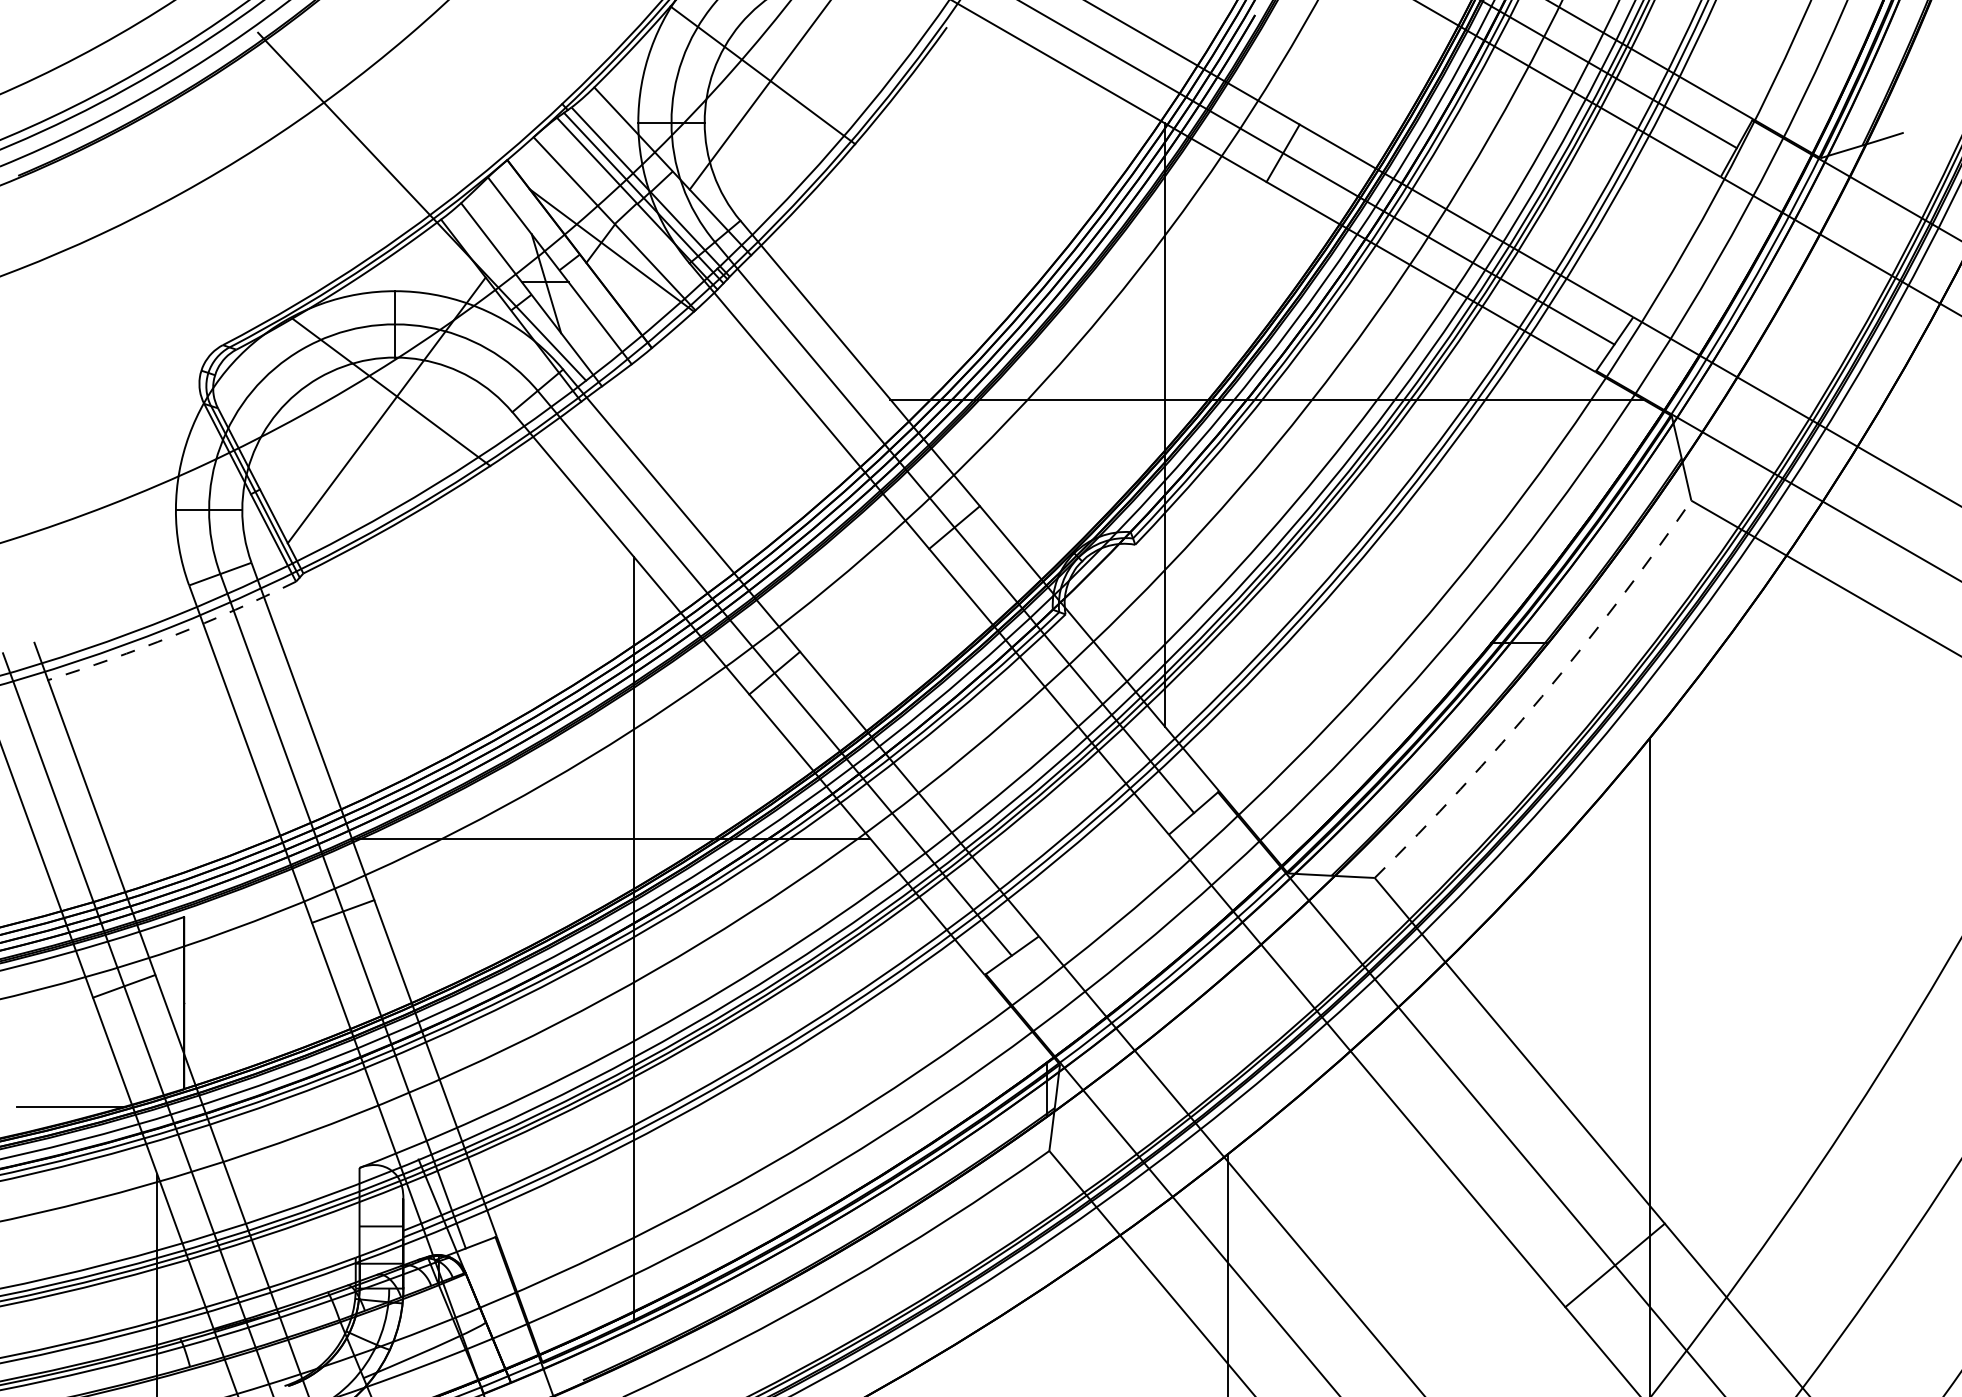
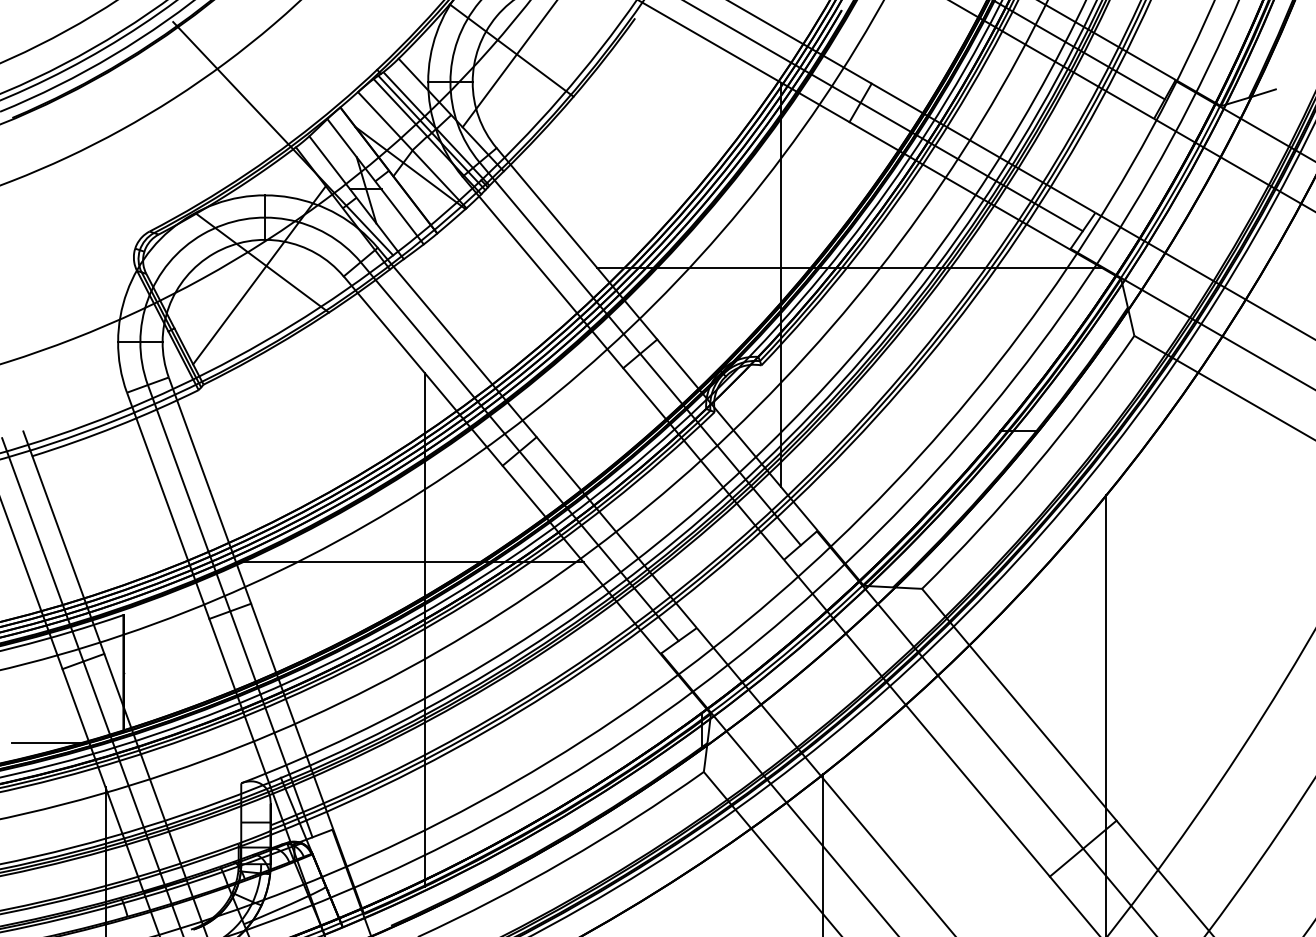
arc: (173, 635) -> (116, 426), dashed -> solid
arc: (1542, 697) -> (1034, 467), dashed -> solid

